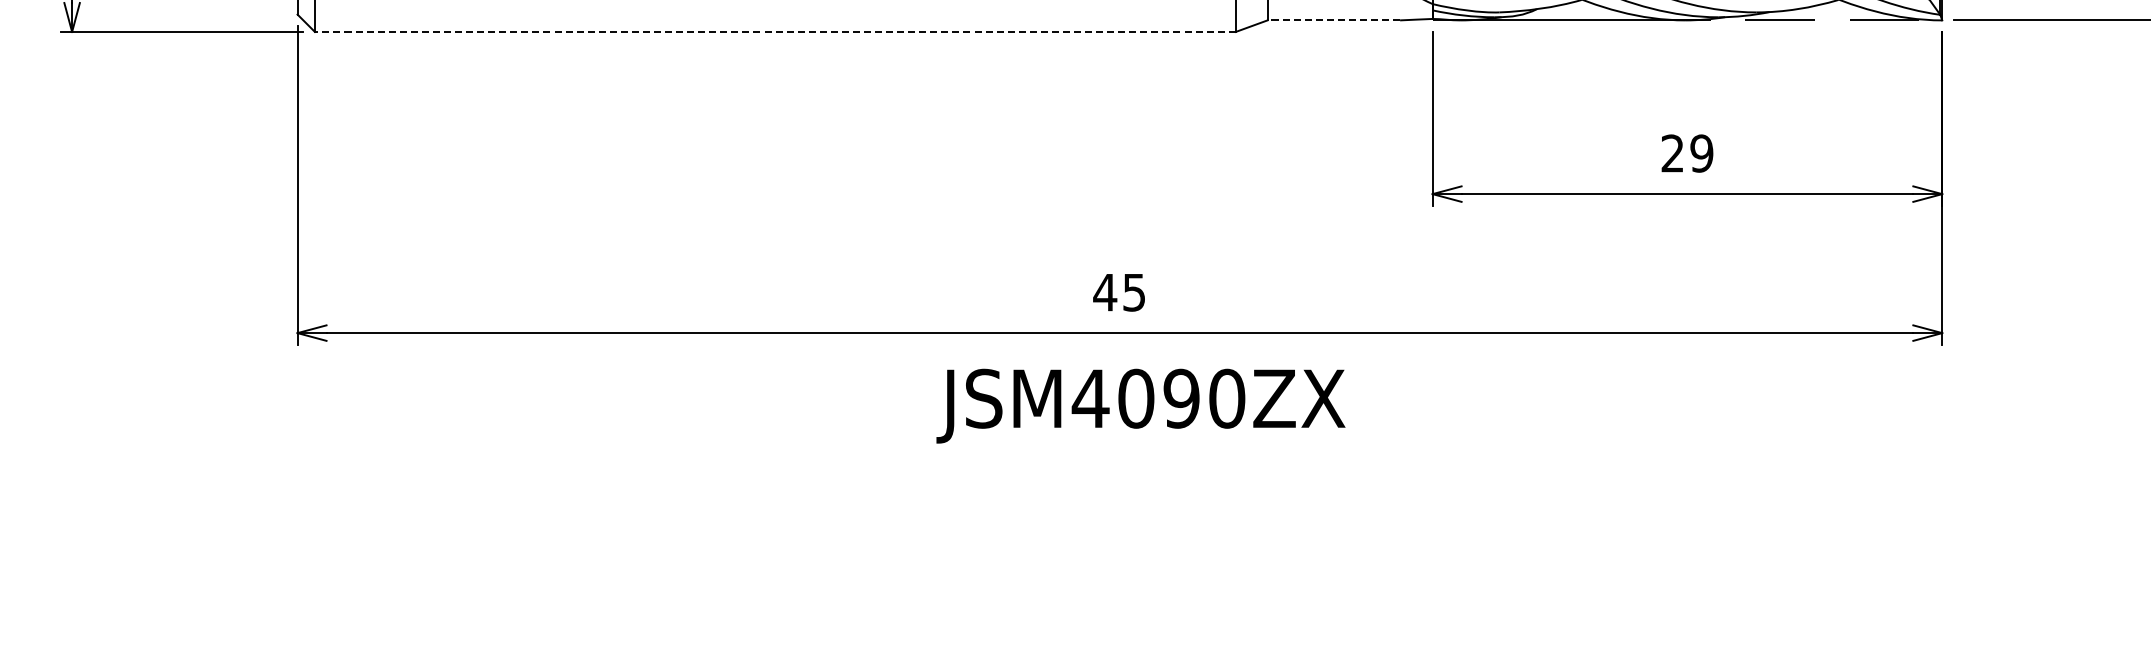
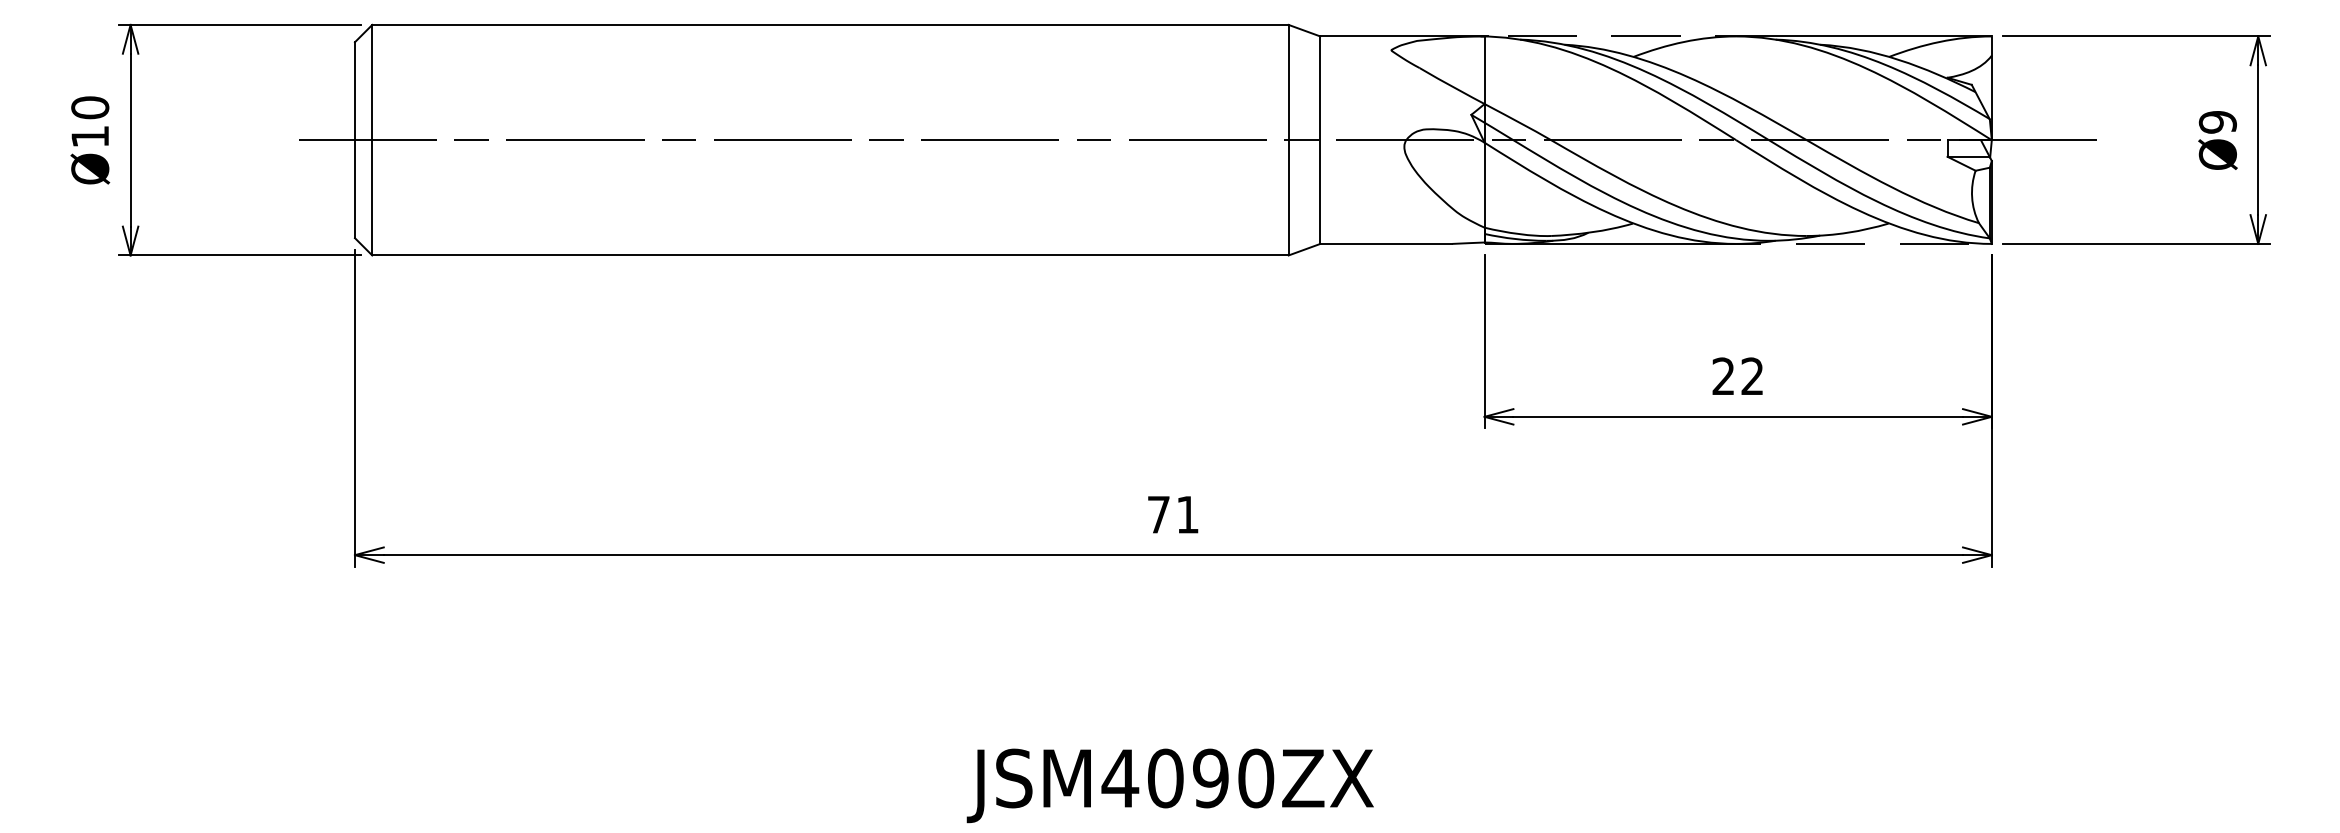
line: (1334, 19) -> (1386, 243), dashed -> solid
line: (774, 32) -> (829, 255), dashed -> solid
text: (1701, 153) -> (1752, 376), 29 -> 22
text: (1119, 292) -> (1172, 514), 45 -> 71
text: (1140, 405) -> (1169, 785), moved

